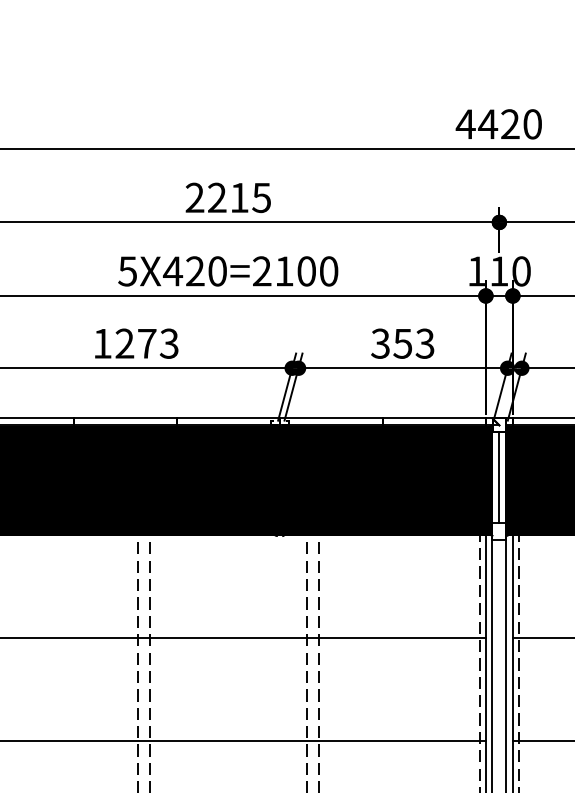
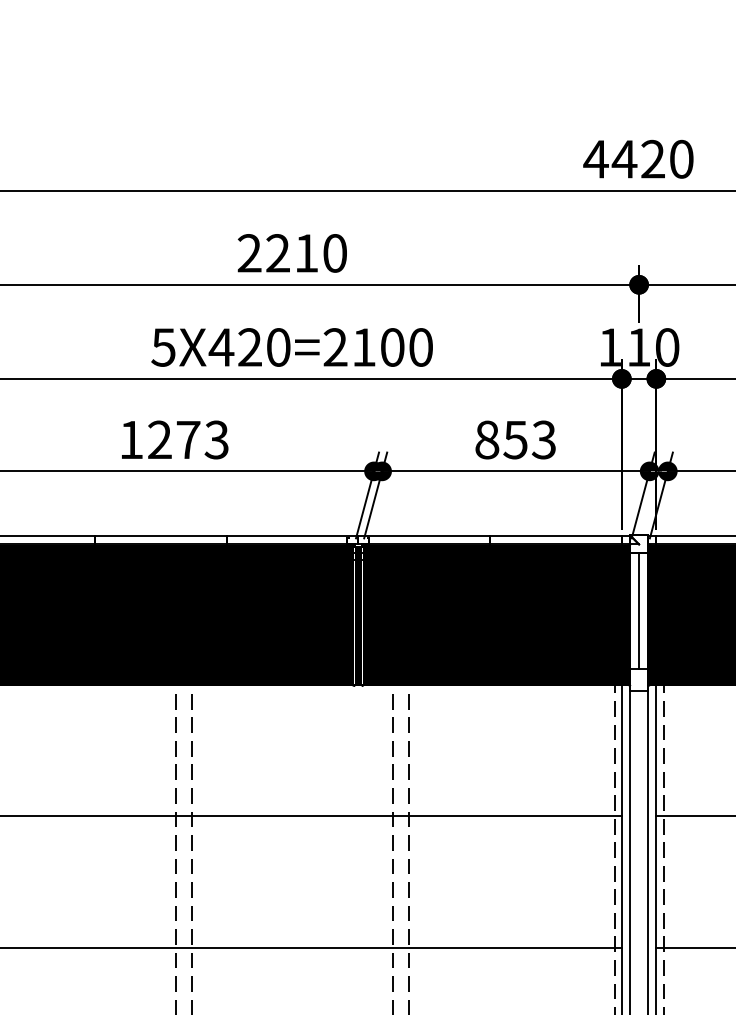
text: (261, 197) -> (334, 252), 2215 -> 2210
text: (380, 343) -> (486, 439), 353 -> 853

